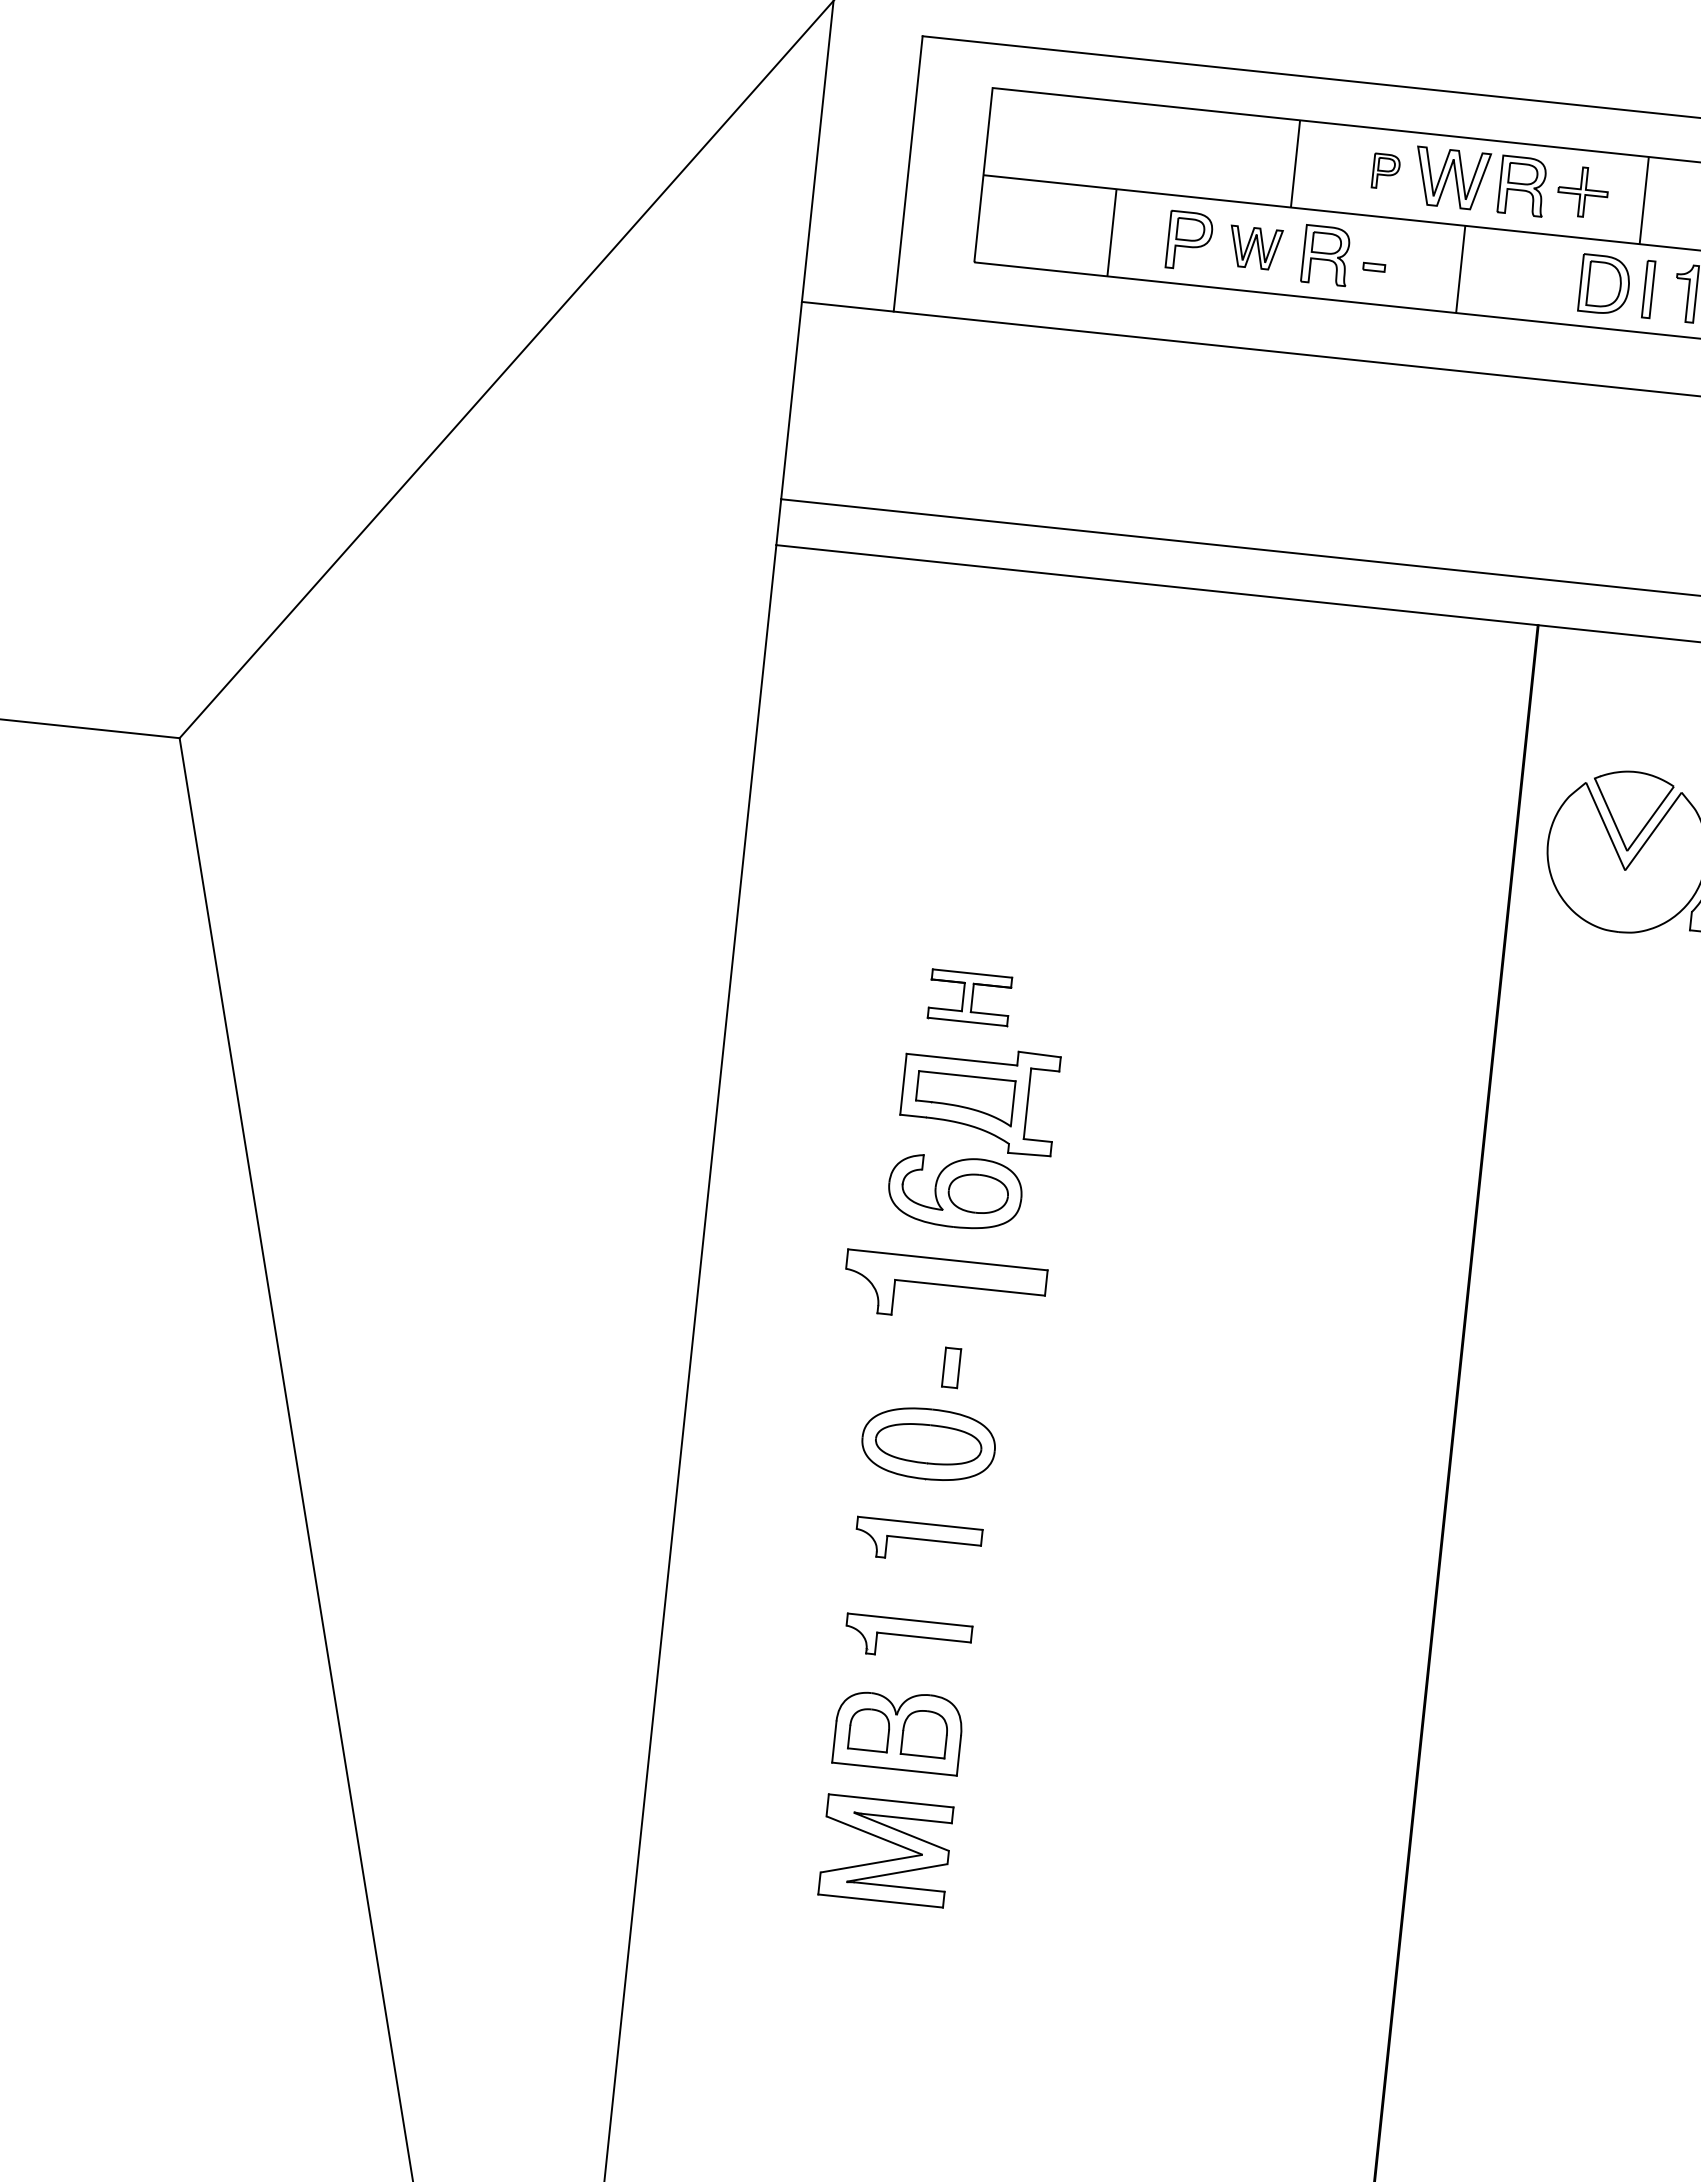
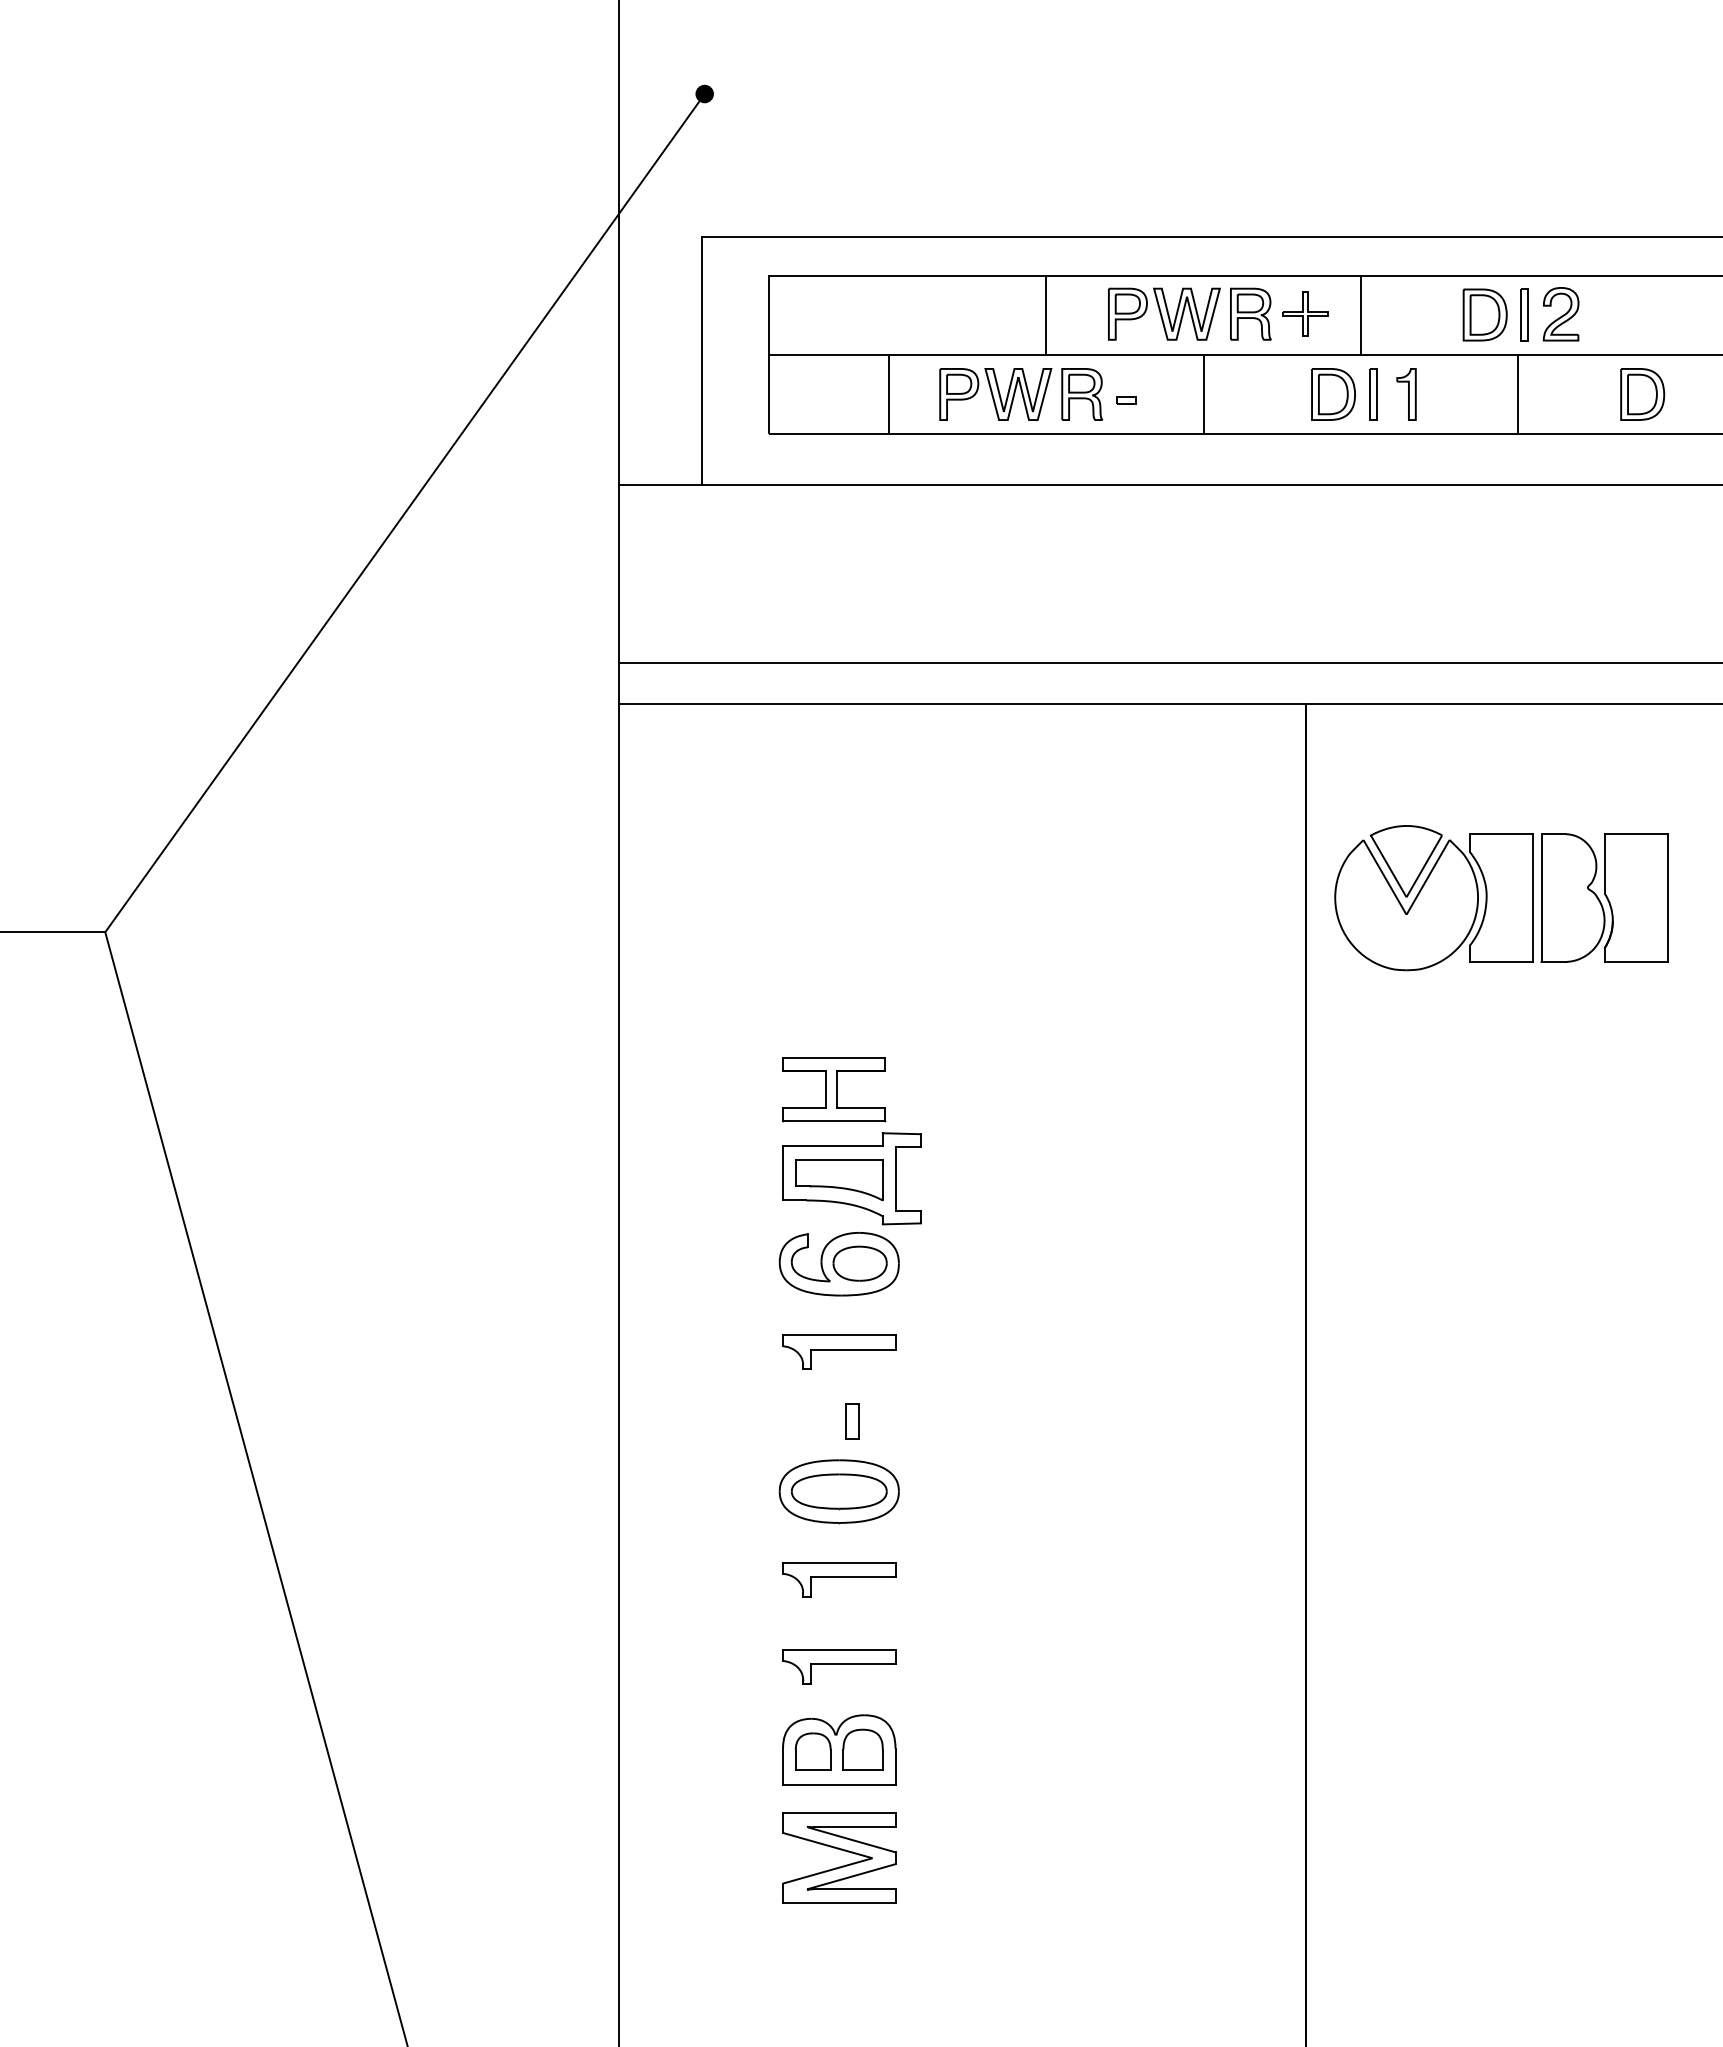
part: (1385, 170) -> (1127, 313), size x1.67
part: (1255, 248) -> (1018, 394), size x1.43
part: (970, 997) -> (834, 1089), size x1.43
part: (945, 1288) -> (839, 1351), size x0.62

